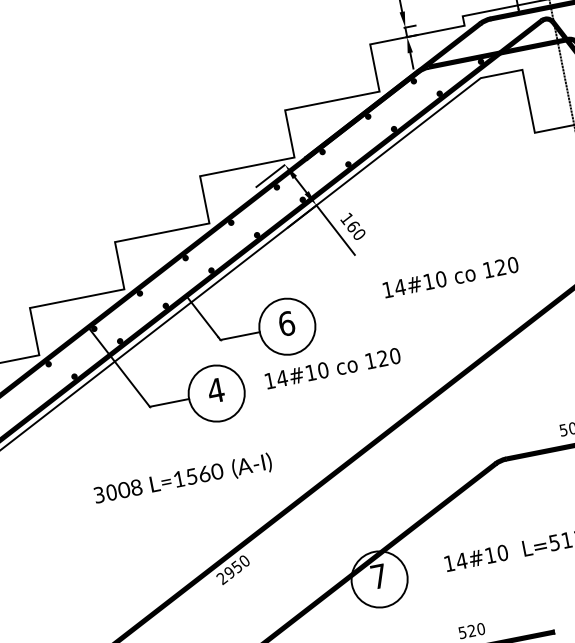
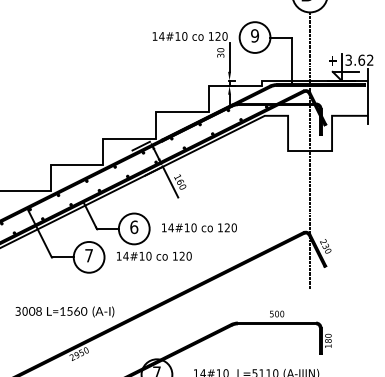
text: (450, 276) -> (199, 227), moved
text: (214, 390) -> (88, 255), 4 -> 7
text: (182, 478) -> (64, 311), moved

